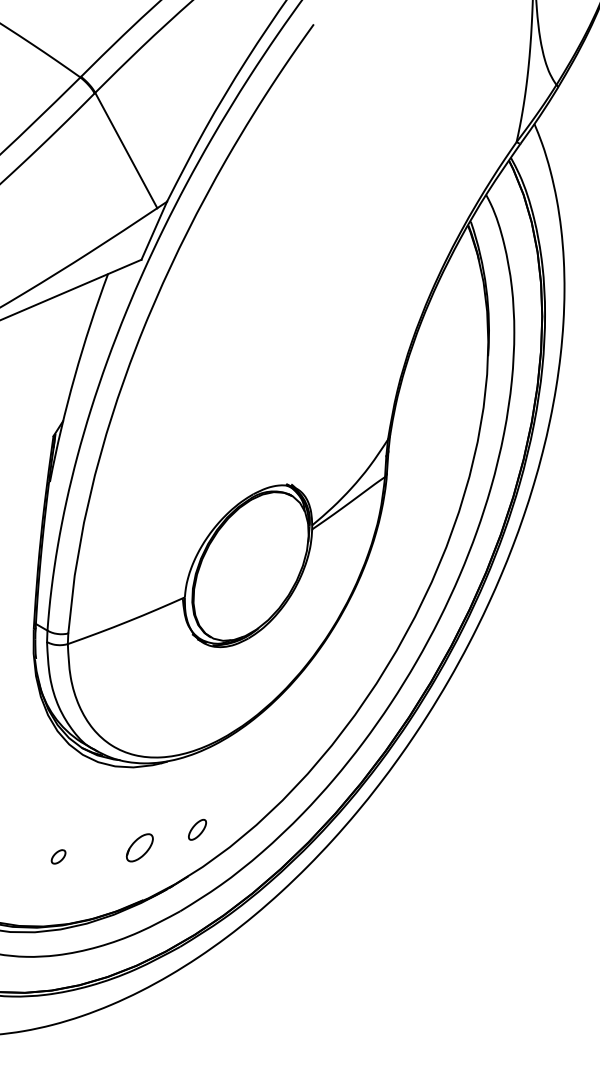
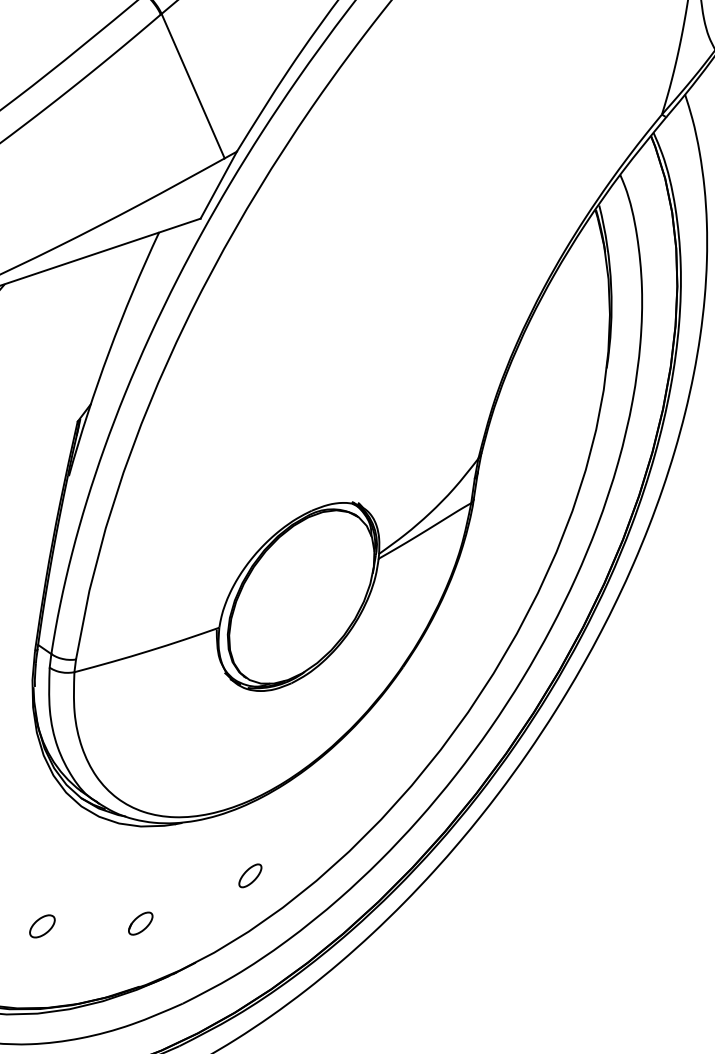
part: (197, 829) -> (250, 875), moved
part: (139, 847) -> (140, 923), size x0.71
part: (58, 856) -> (42, 925), size x1.43

